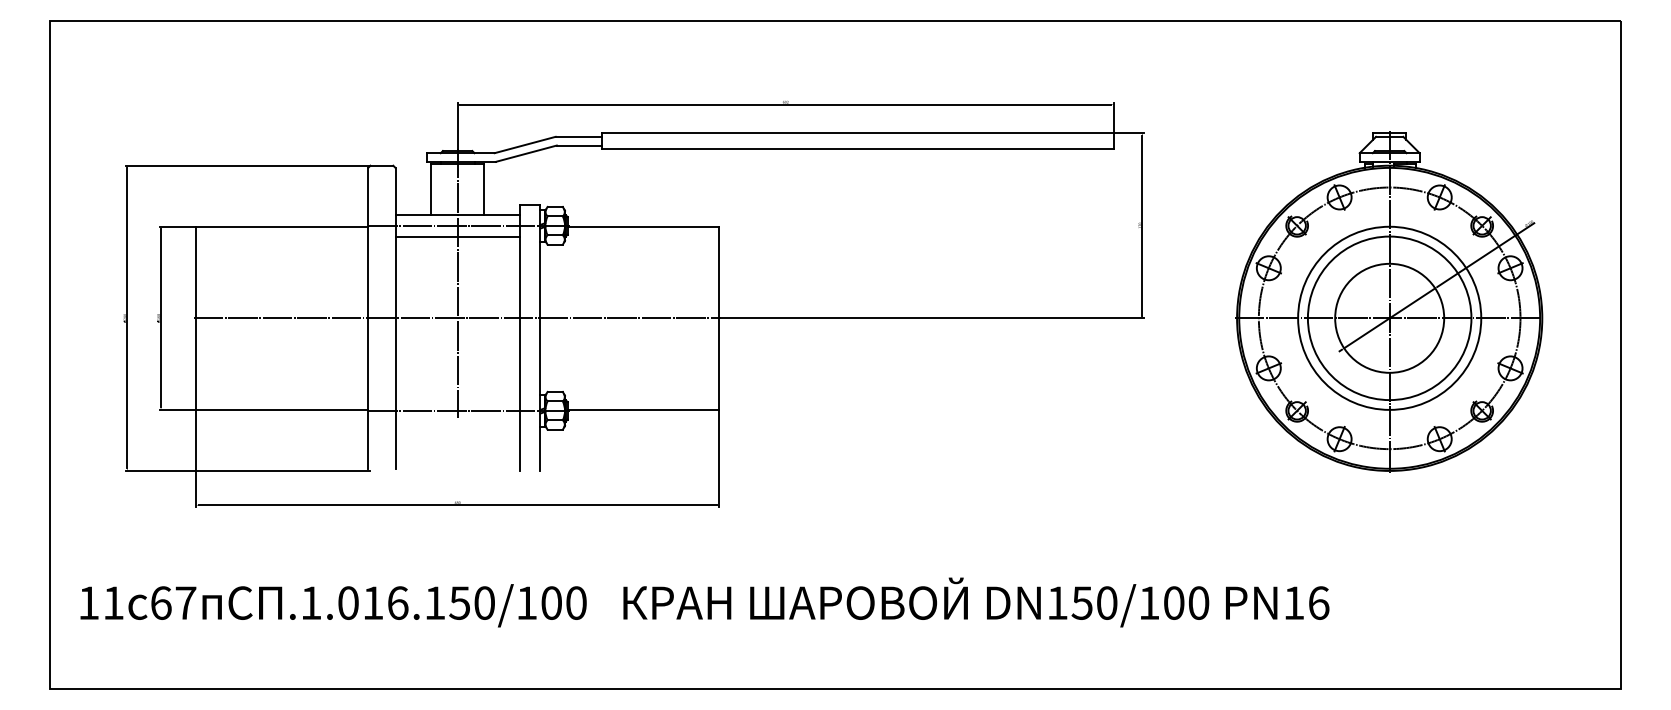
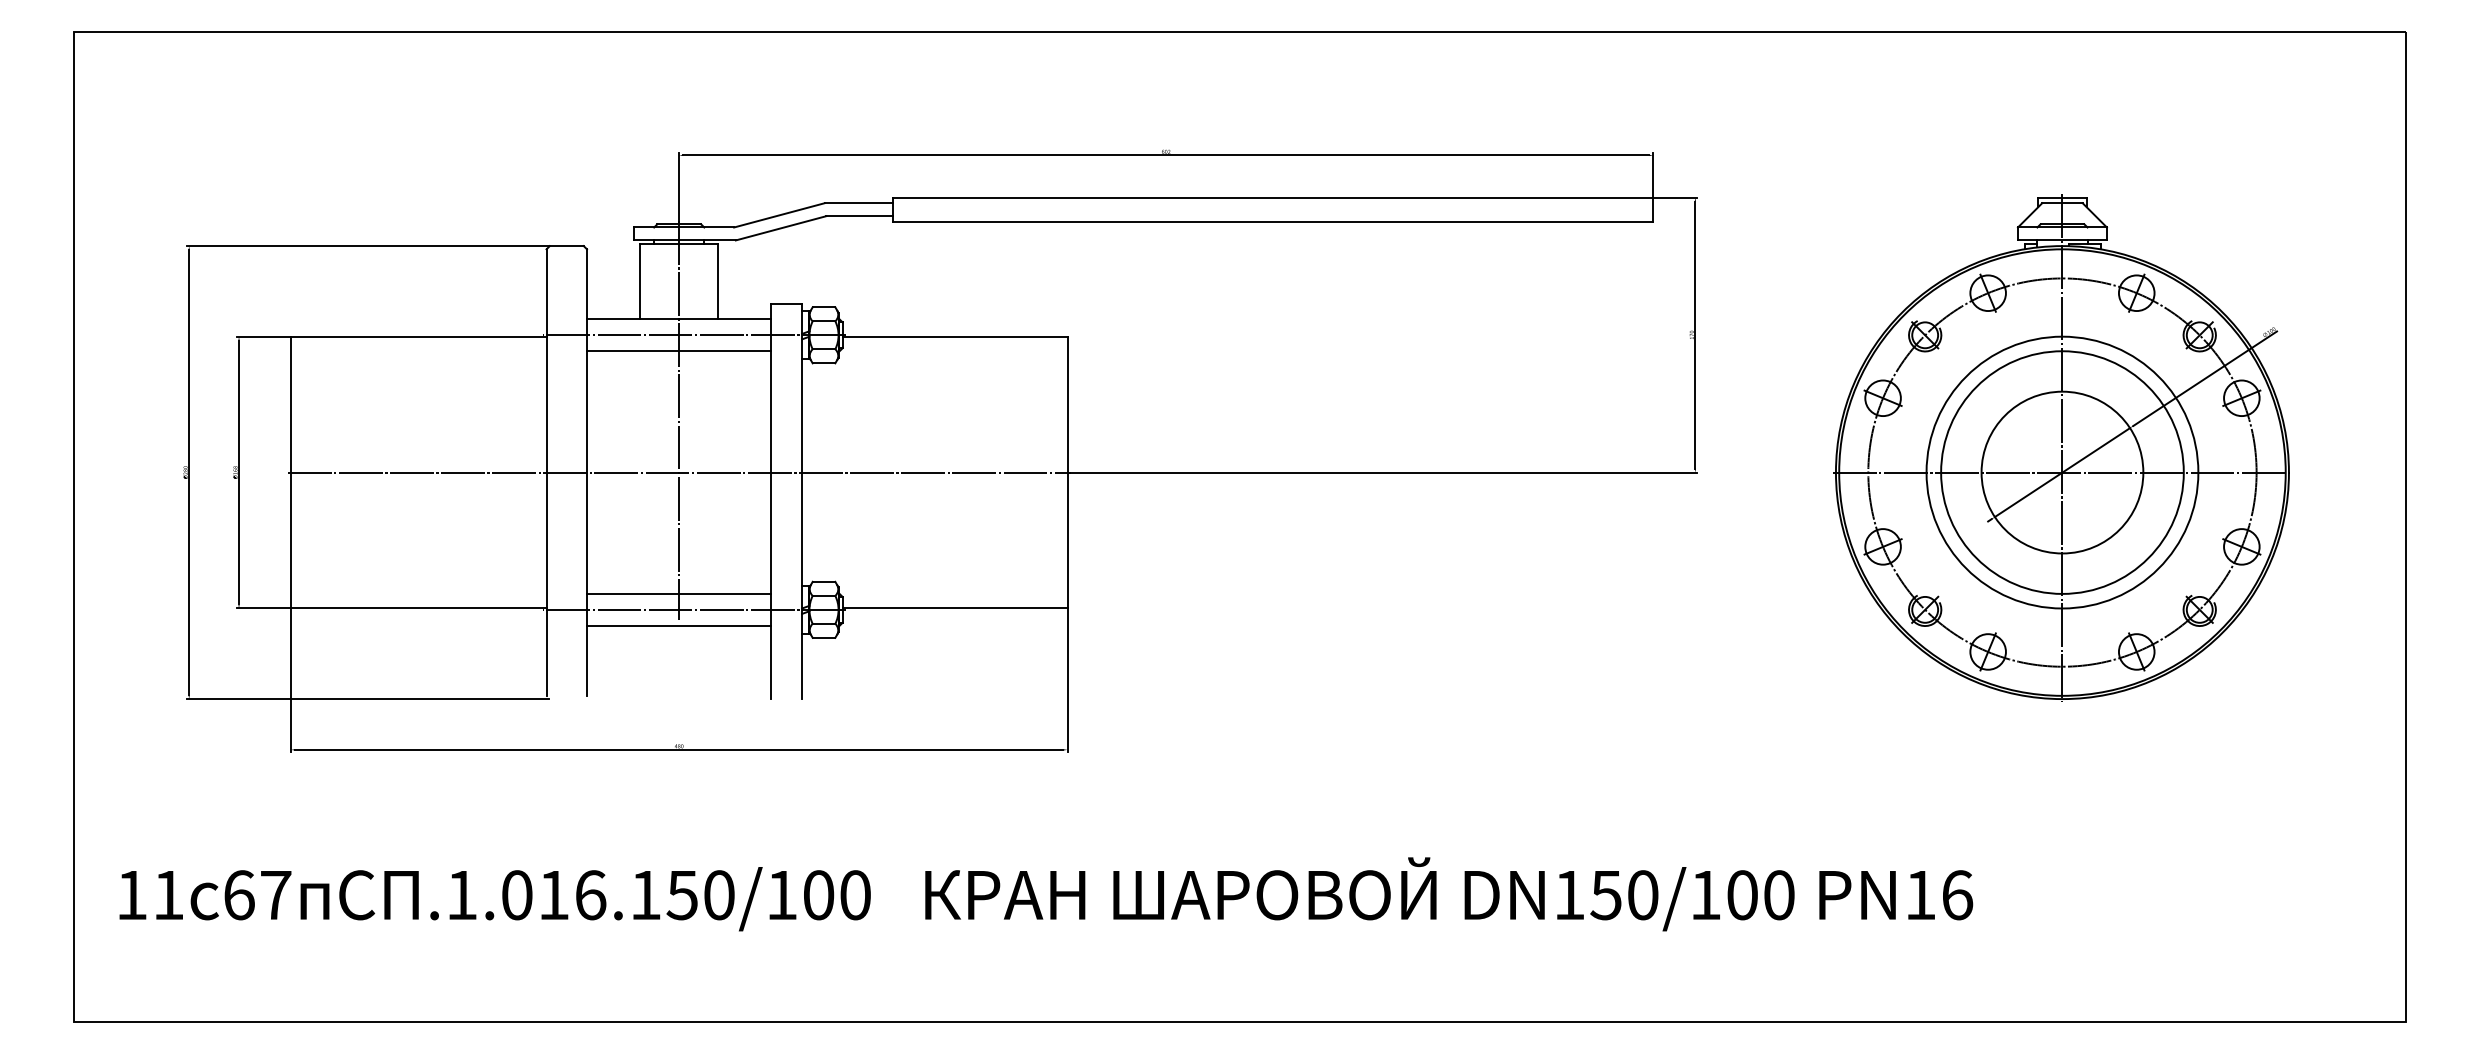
line: (457, 399) -> (679, 593), added
line: (457, 421) -> (679, 625), added

